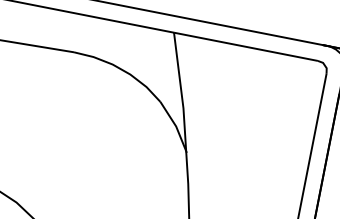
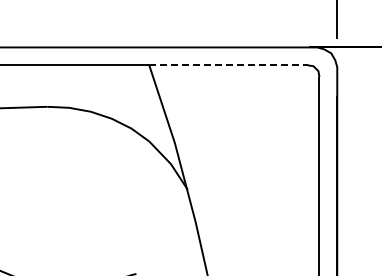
line: (245, 47) -> (228, 65), solid -> dashed

